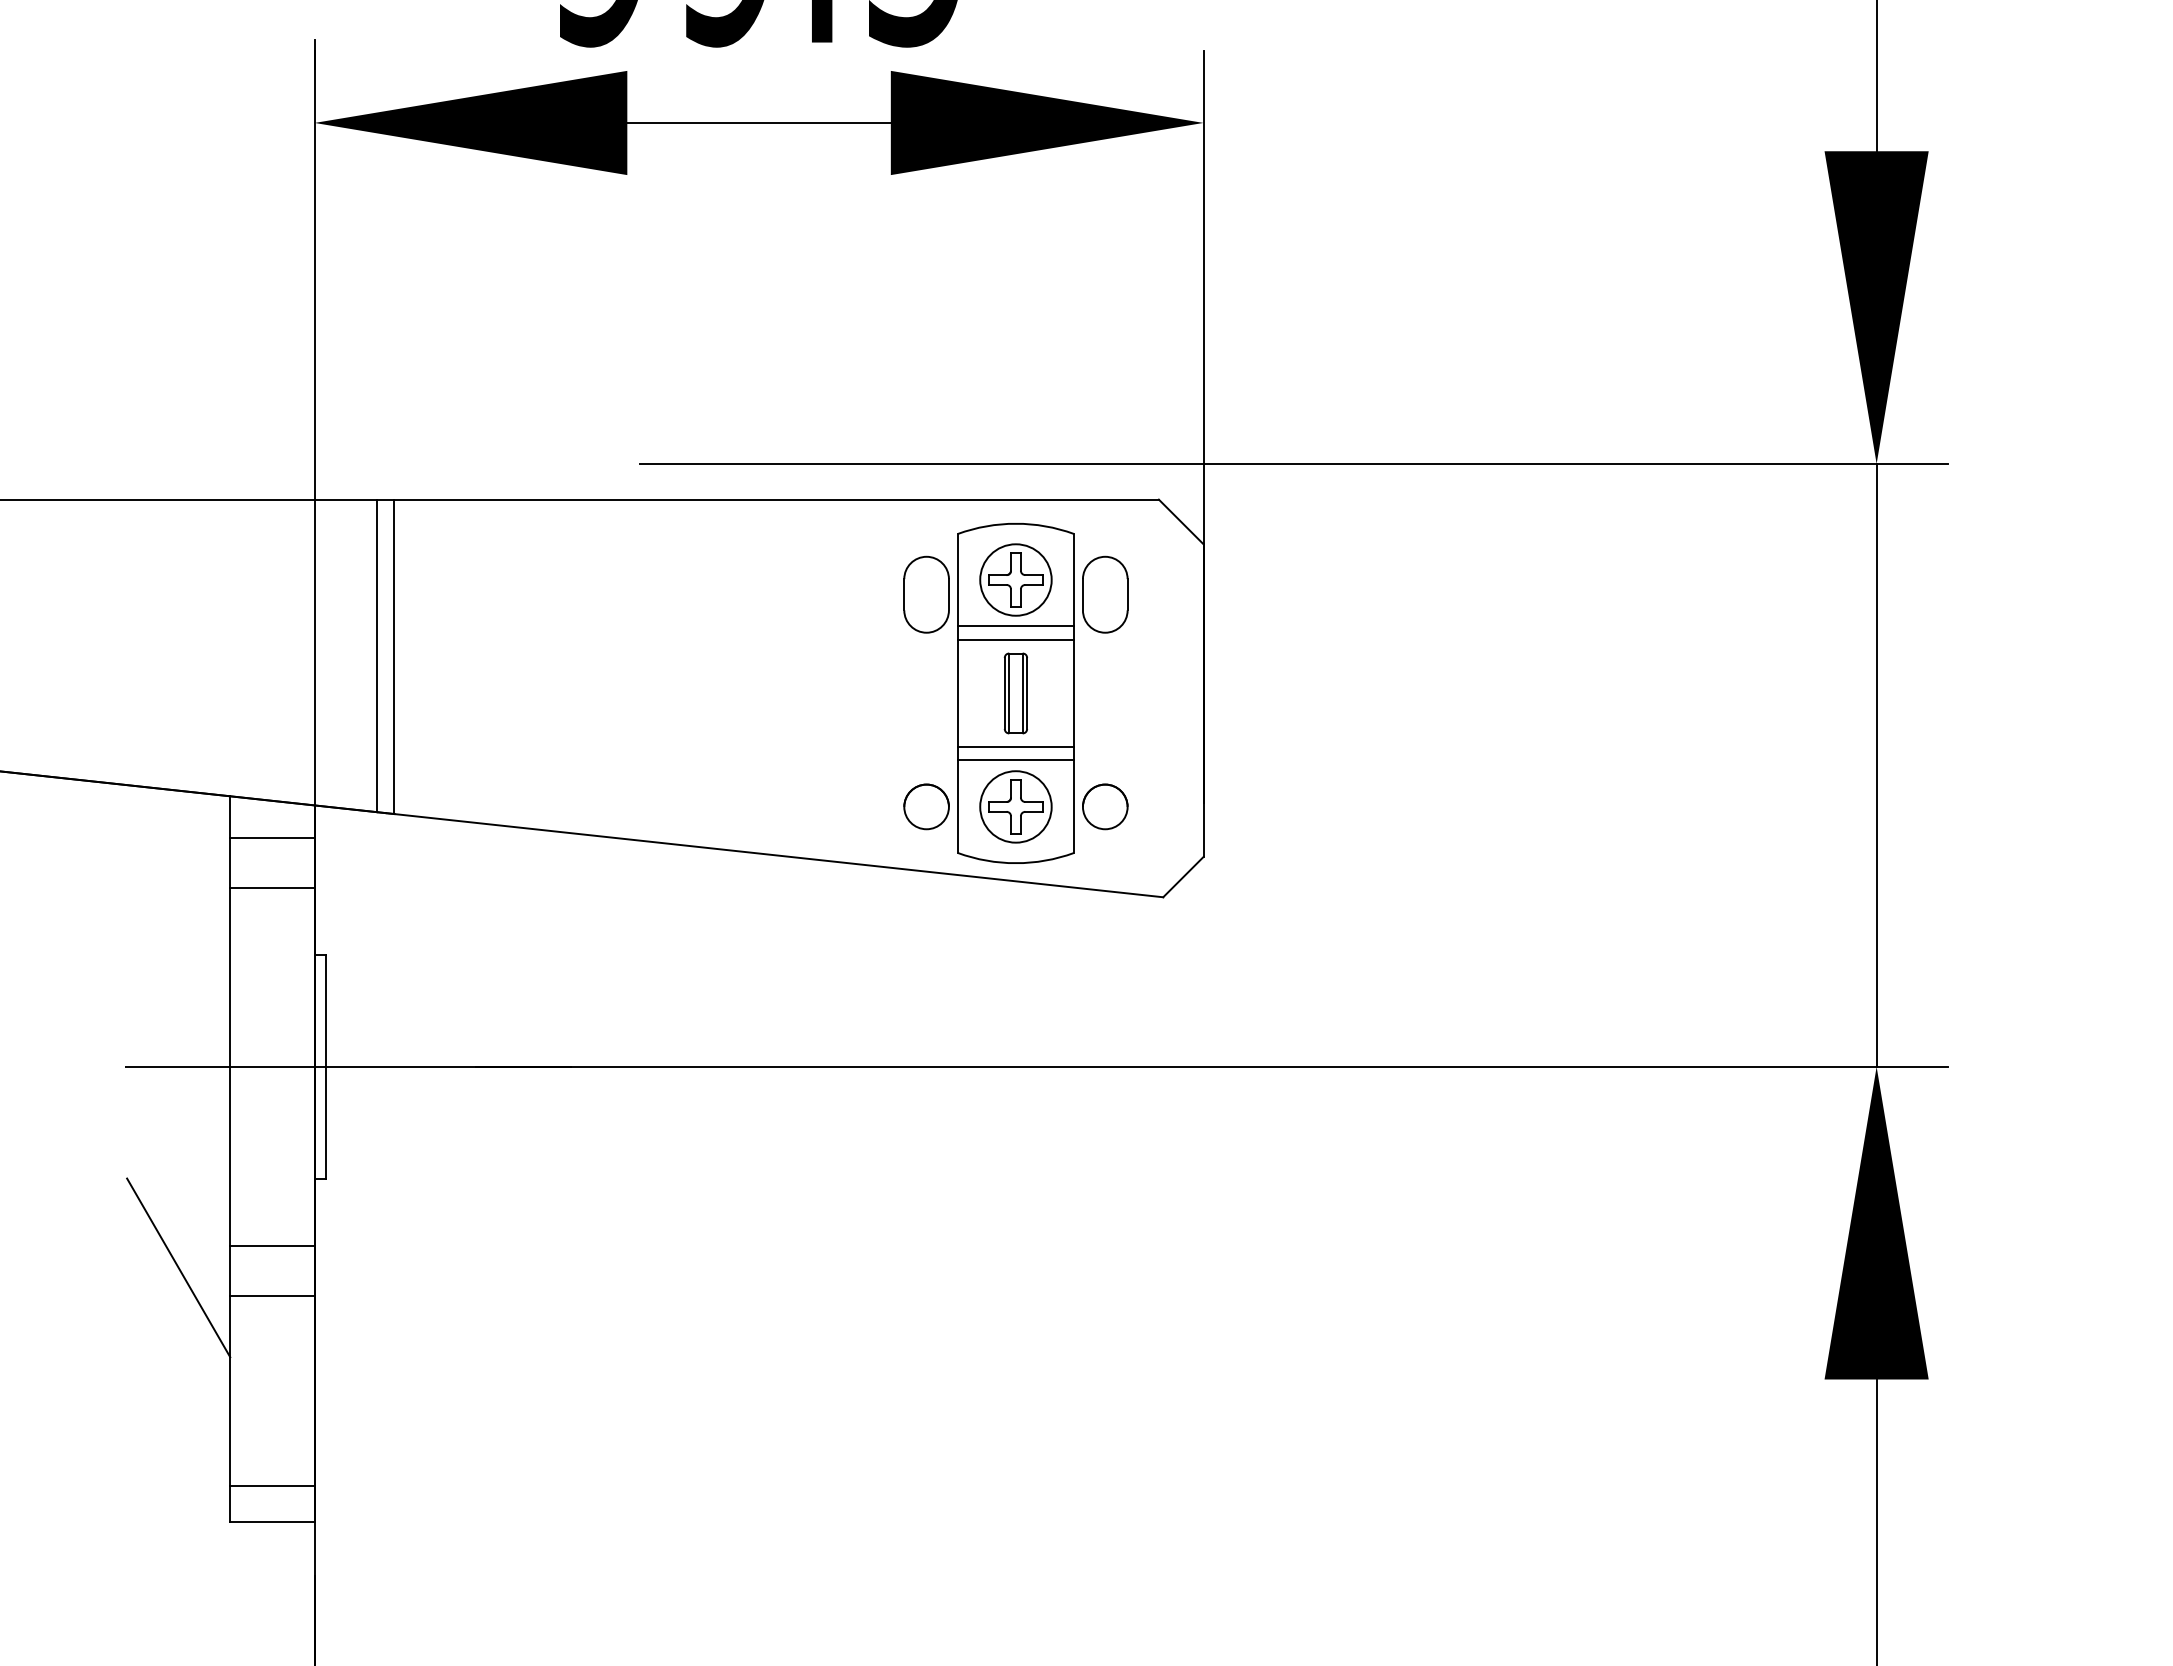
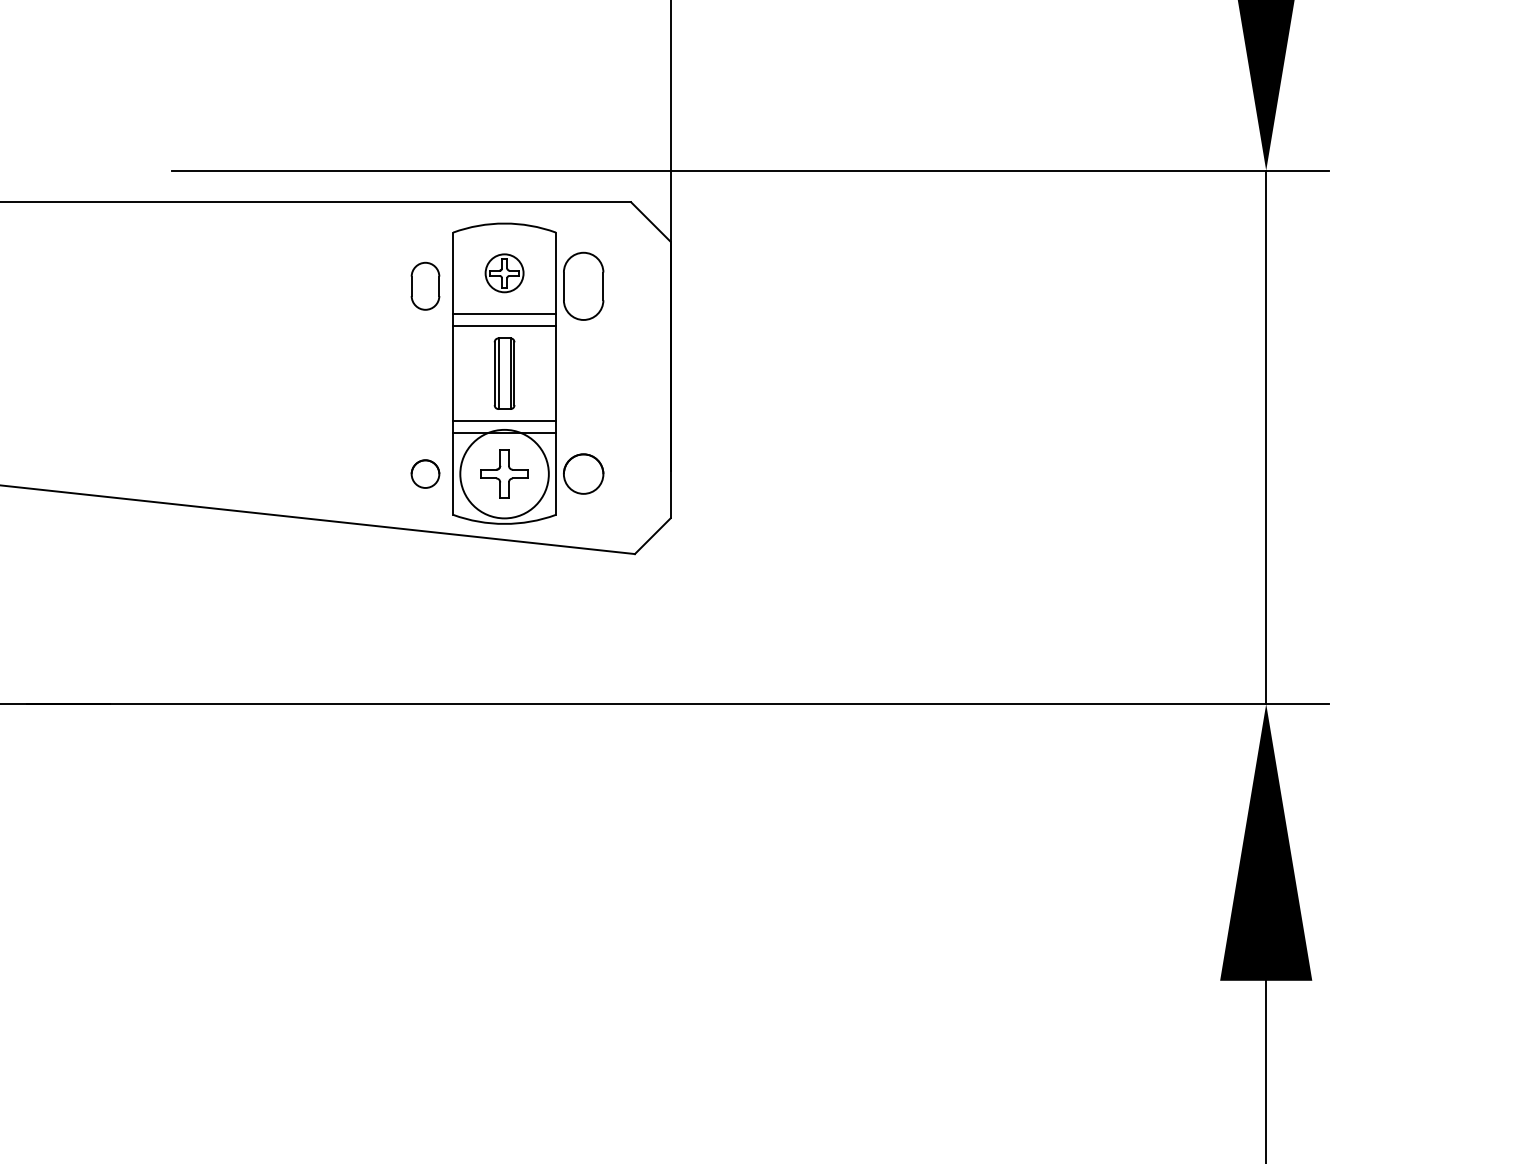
part: (1015, 579) -> (504, 272), size x0.6
part: (926, 594) -> (425, 286), size x0.7
part: (926, 806) -> (425, 473), size x0.7
circle: (1015, 806) -> (504, 473), size x1.4

